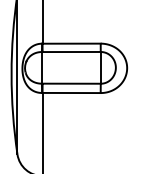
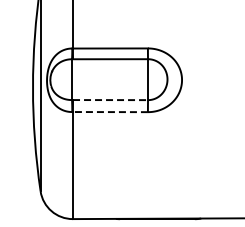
line: (72, 84) -> (111, 100), solid -> dashed
line: (70, 93) -> (109, 112), solid -> dashed

